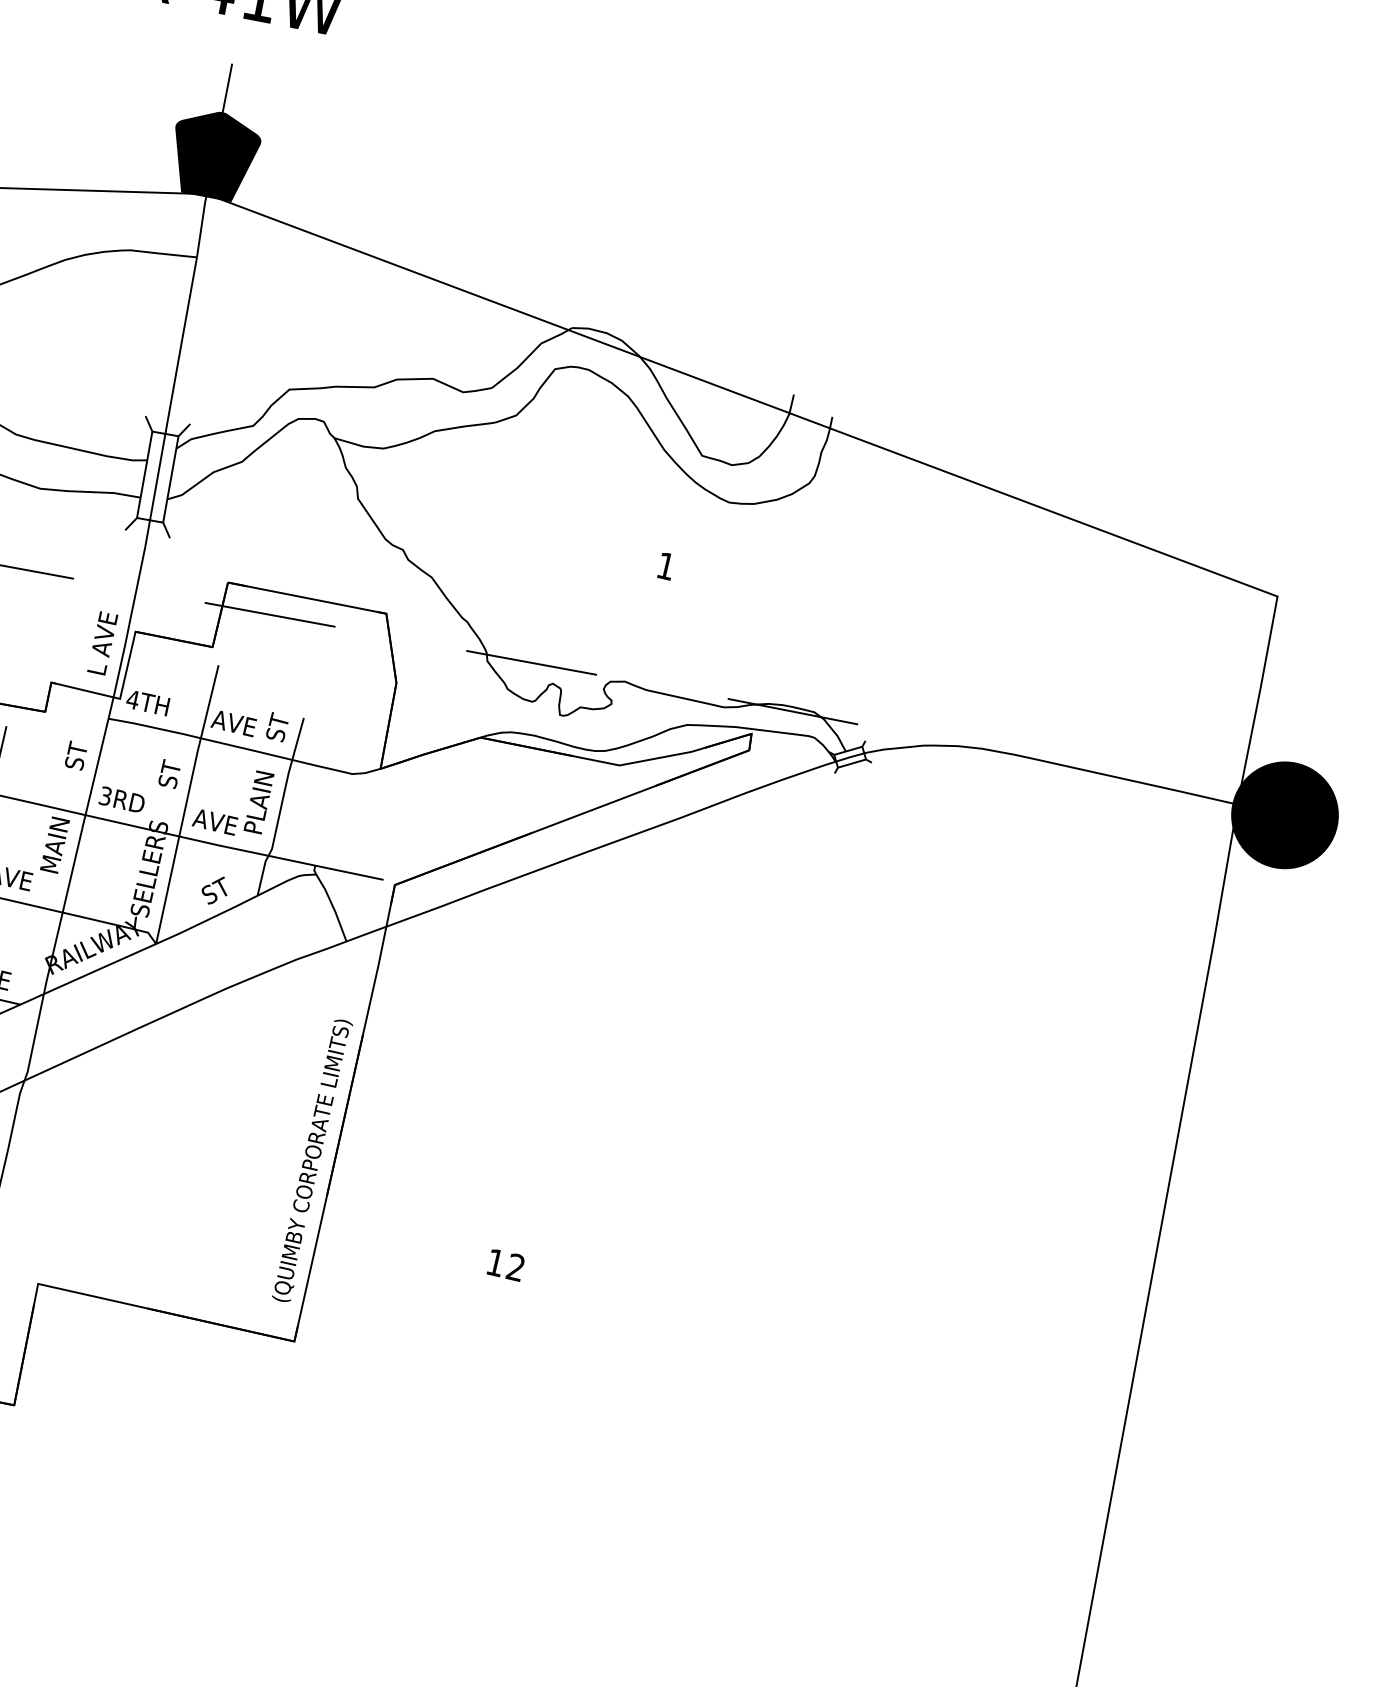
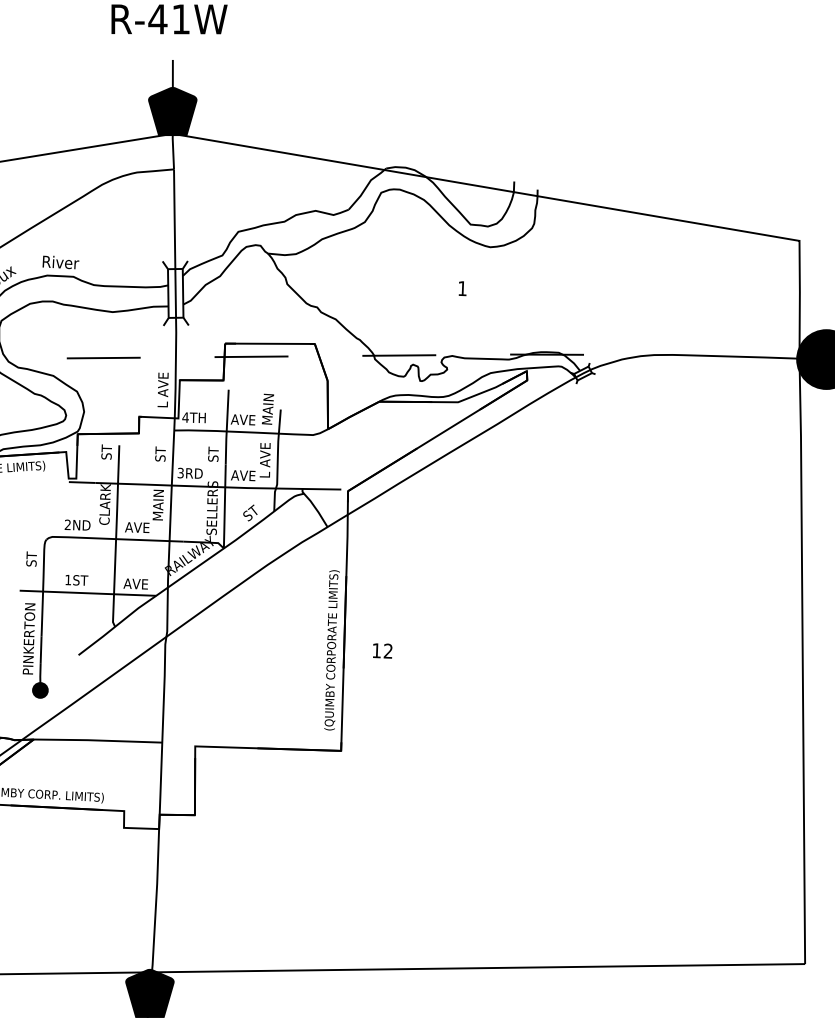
text: (280, 713) -> (267, 409), ST -> MAIN
text: (258, 800) -> (264, 459), PLAIN -> L AVE
text: (505, 1264) -> (382, 650), moved

